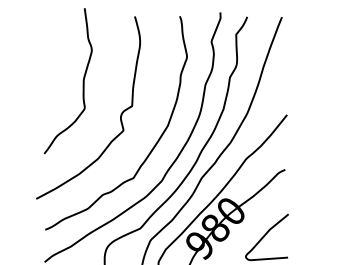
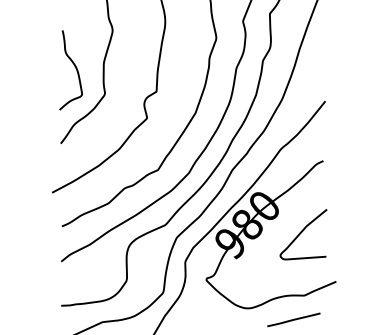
curve: (57, 84) -> (75, 68), added

